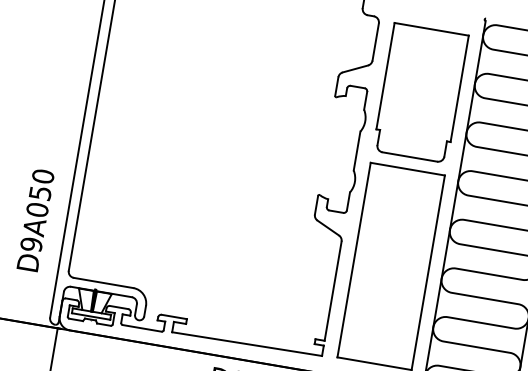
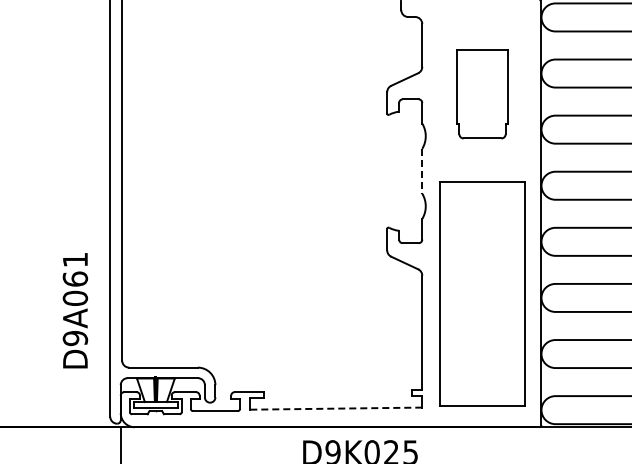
part: (420, 93) -> (482, 94), size x0.6
line: (357, 151) -> (422, 171), solid -> dashed
text: (41, 184) -> (75, 269), D9A050 -> D9A061
line: (246, 343) -> (335, 408), solid -> dashed

